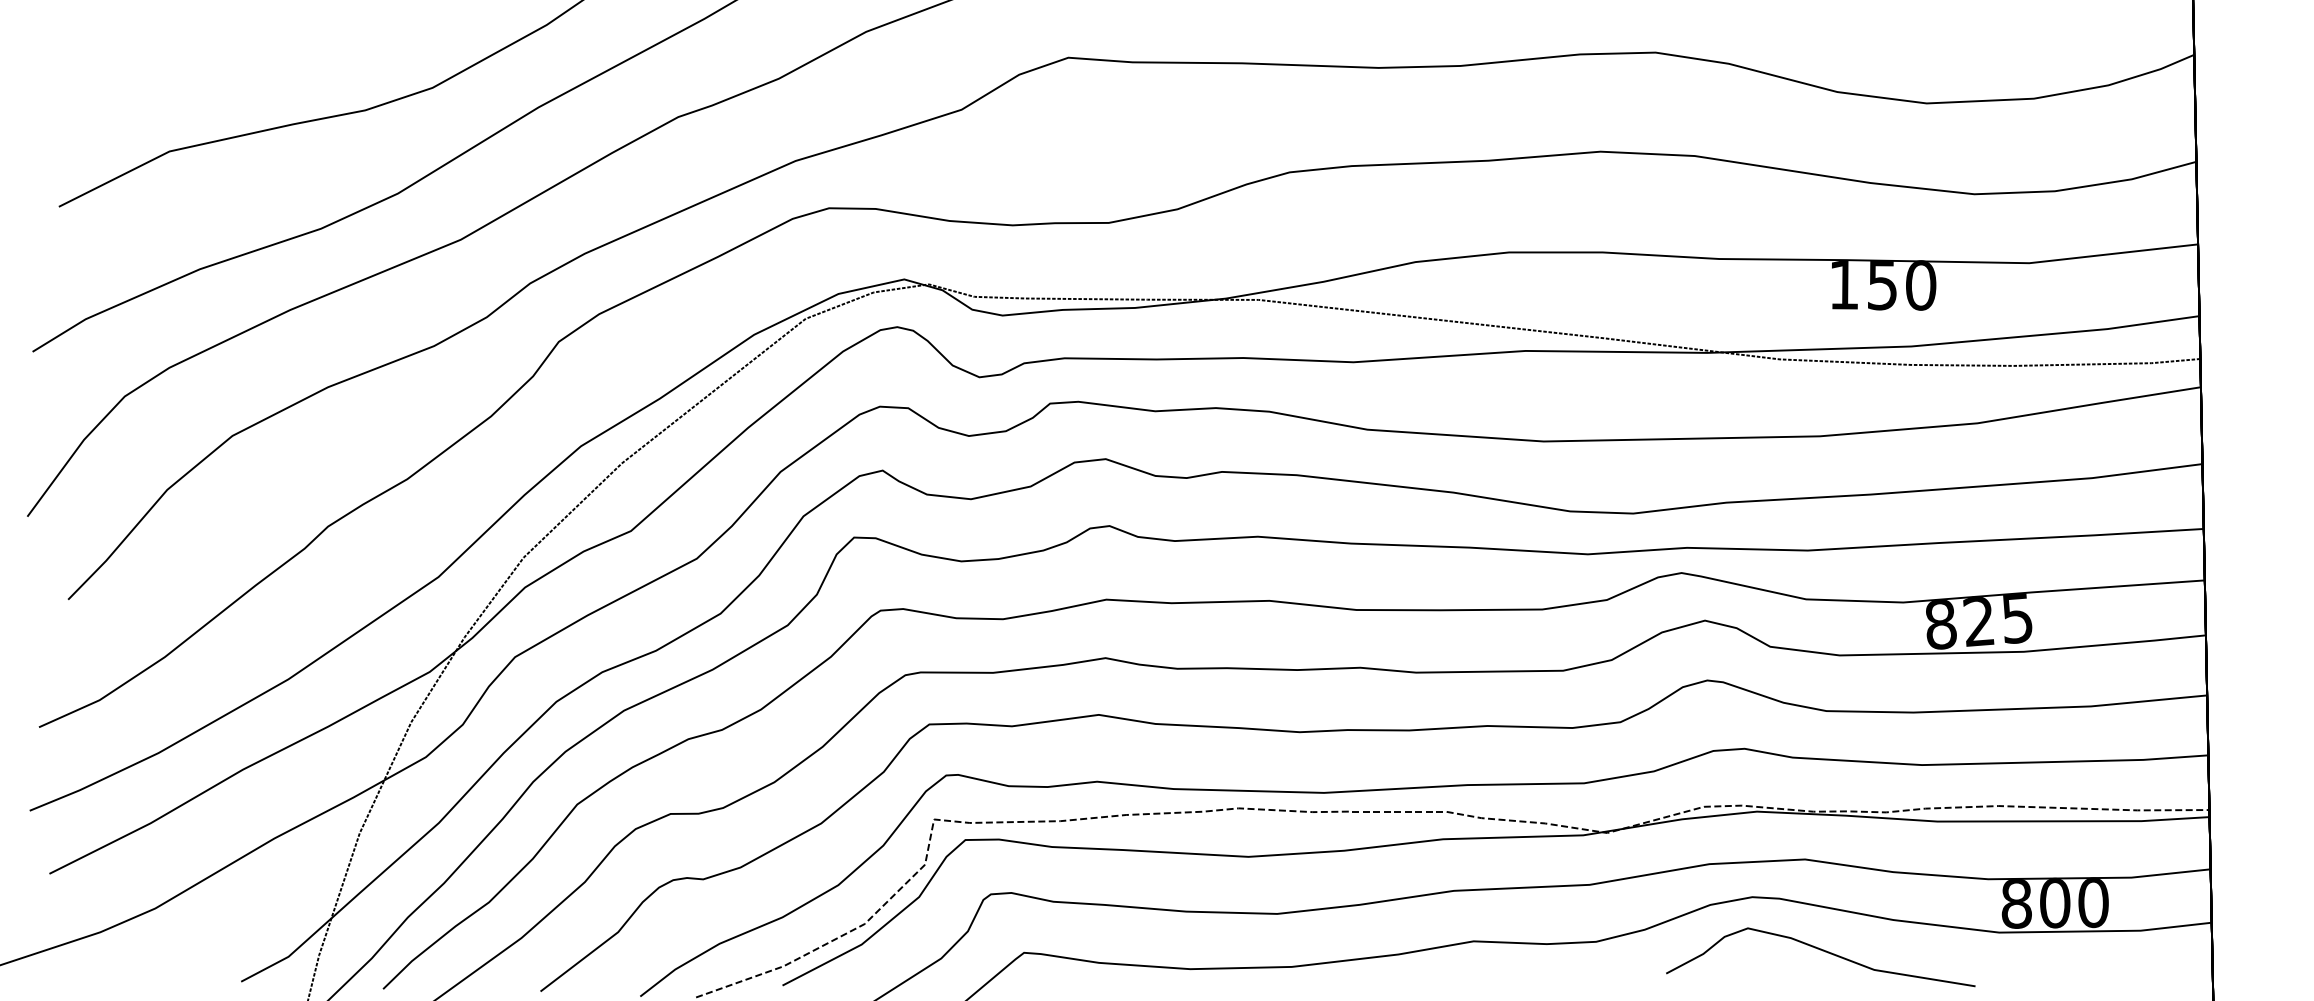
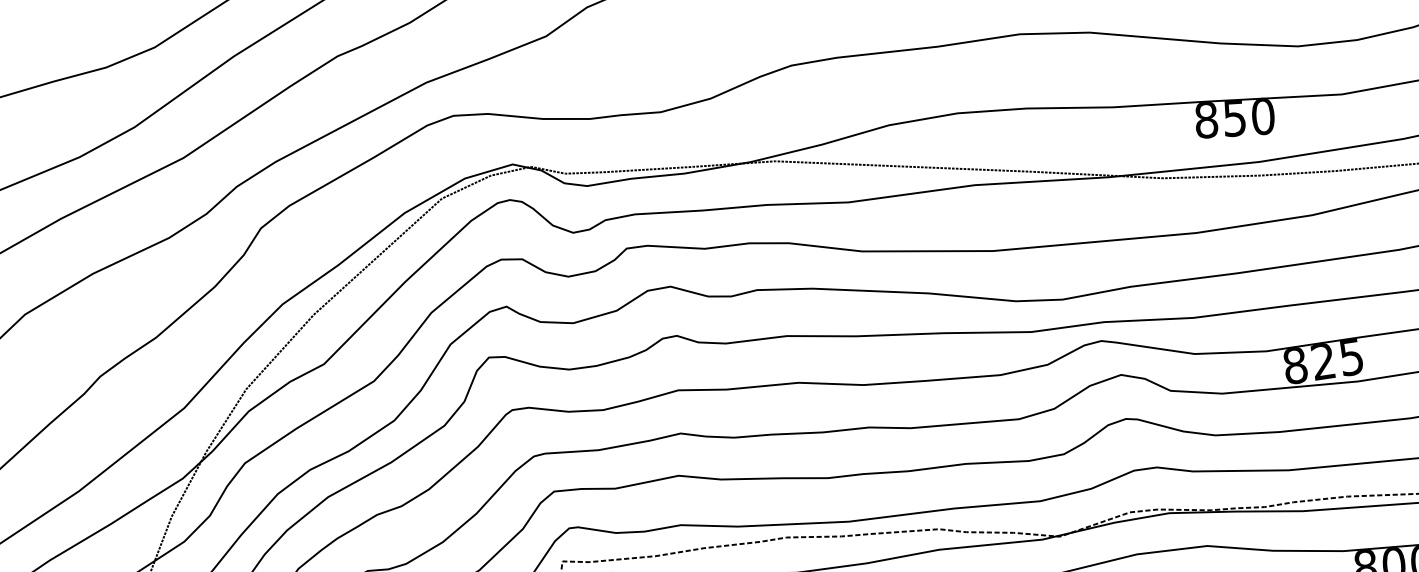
text: (1844, 285) -> (1206, 120), 150 -> 850

